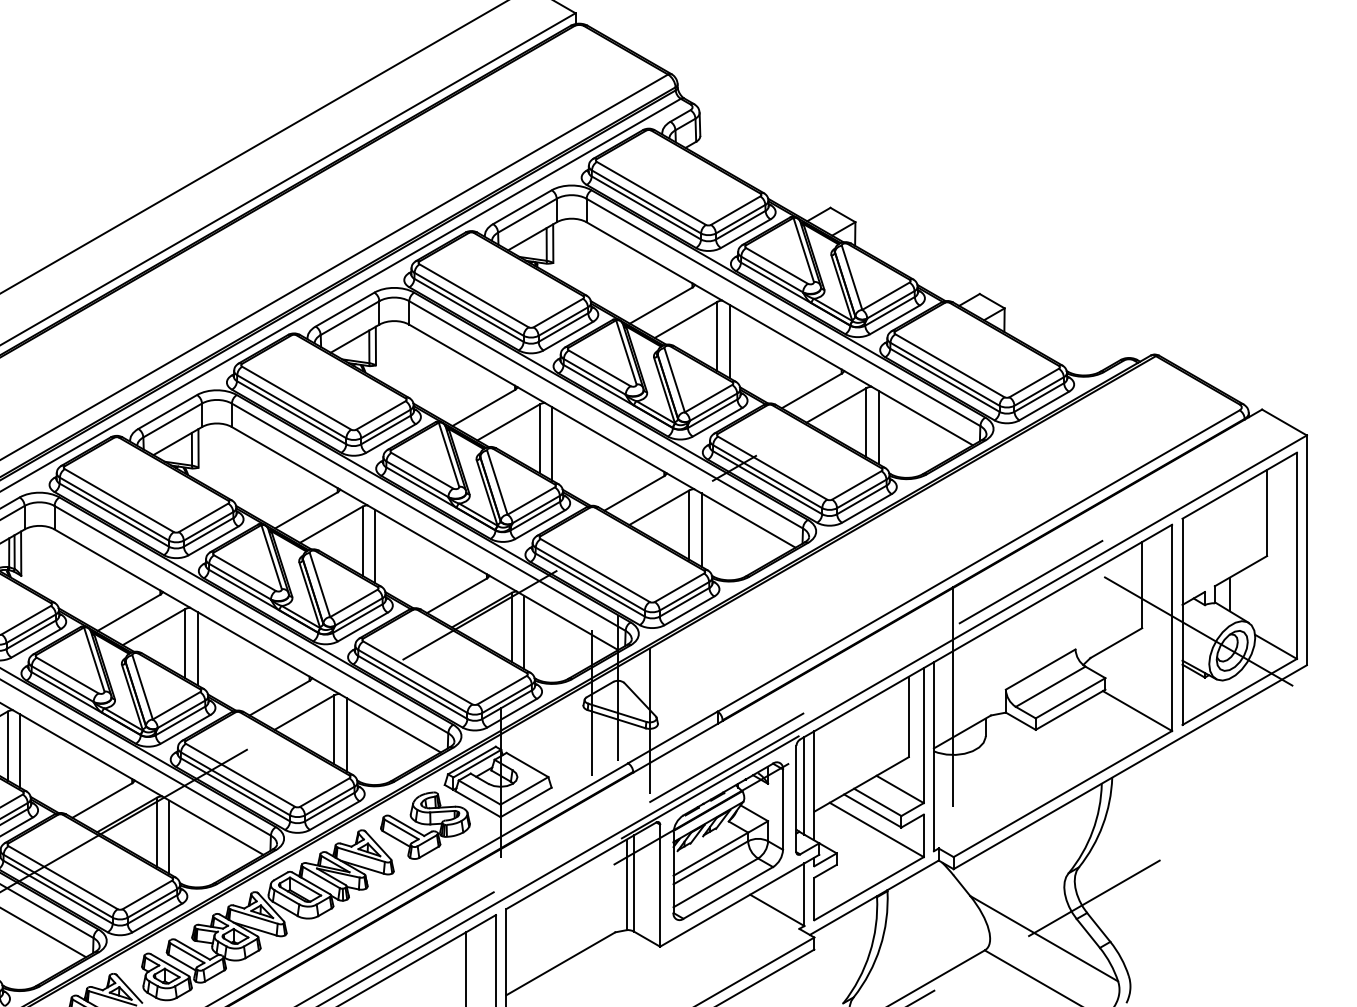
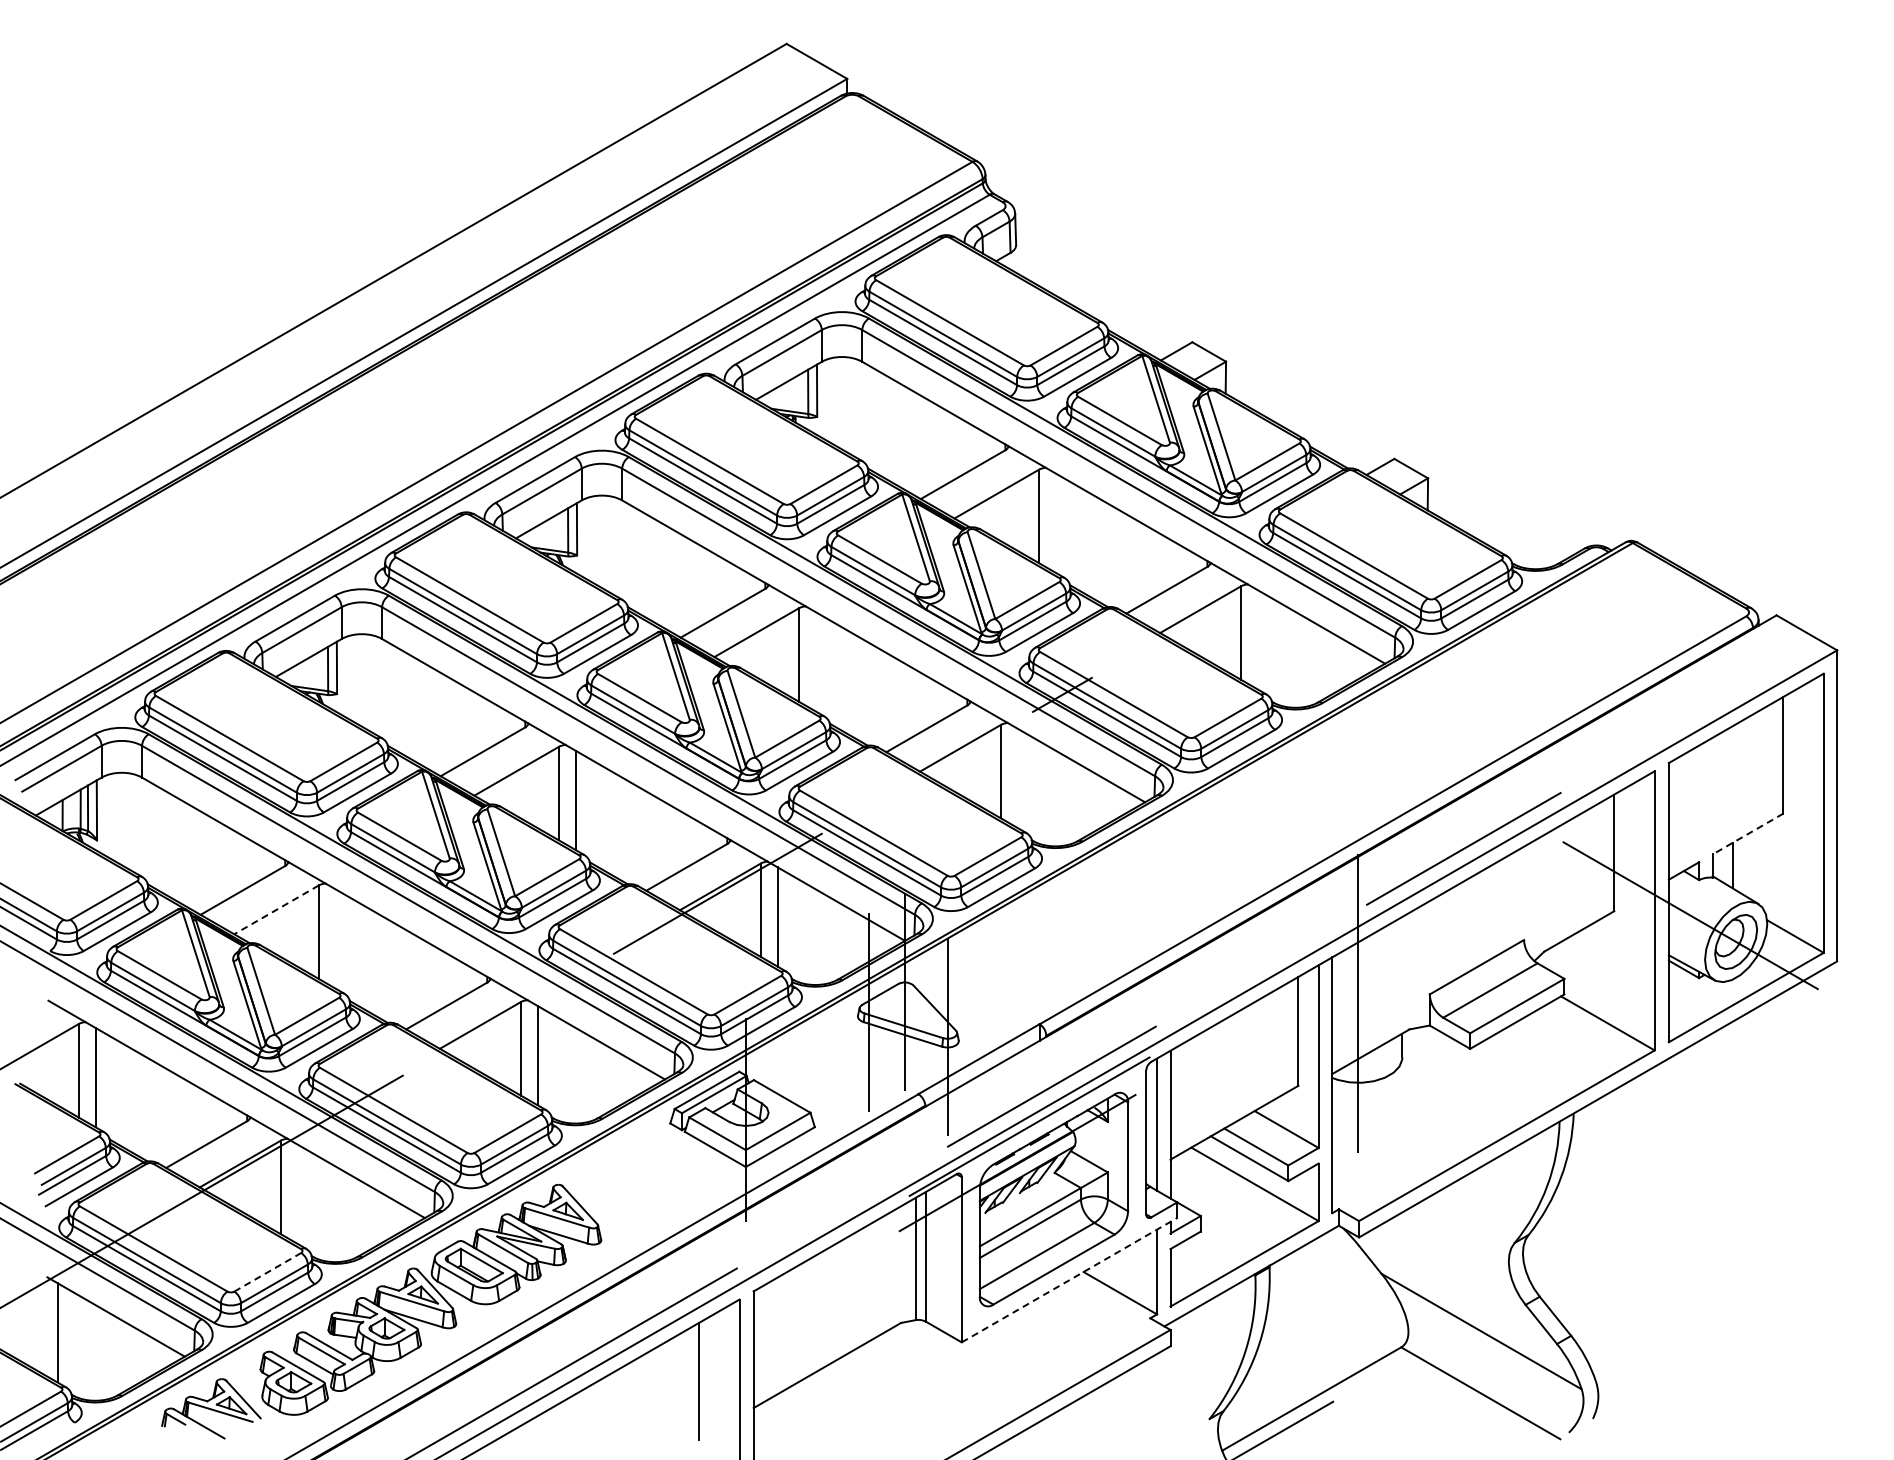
line: (729, 340) -> (1055, 522), removed
line: (878, 427) -> (1257, 639), removed
line: (552, 443) -> (815, 661), removed
line: (701, 530) -> (1017, 778), removed
line: (1240, 571) -> (1747, 834), solid -> dashed
line: (153, 626) -> (276, 909), solid -> dashed
line: (197, 648) -> (335, 938), removed
part: (425, 825) -> (644, 1178), removed
line: (169, 836) -> (297, 1193), removed
line: (147, 895) -> (267, 1272), solid -> dashed
line: (1094, 898) -> (1549, 1276), removed
line: (739, 900) -> (1069, 1279), solid -> dashed

